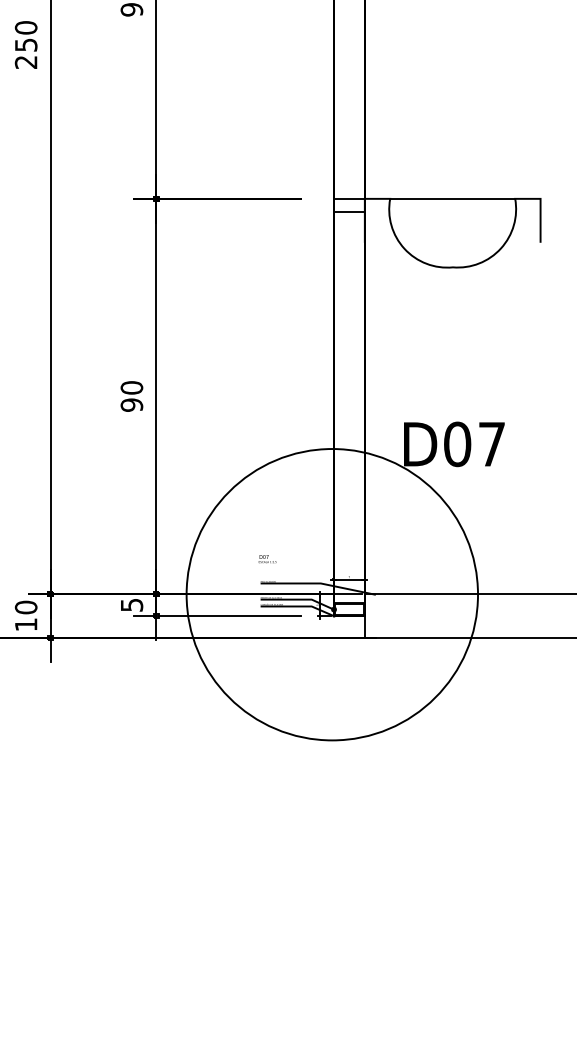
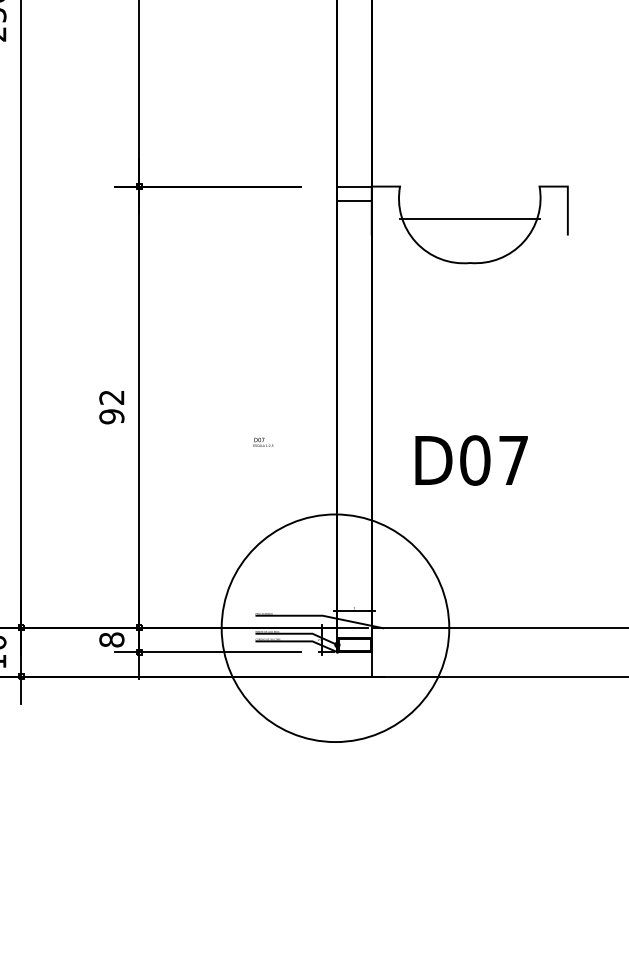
line: (452, 198) -> (469, 218), moved
text: (131, 387) -> (111, 397), 90 -> 92
text: (267, 559) -> (263, 442), moved
circle: (332, 594) -> (335, 628), size x0.7
text: (131, 604) -> (111, 639), 5 -> 8

